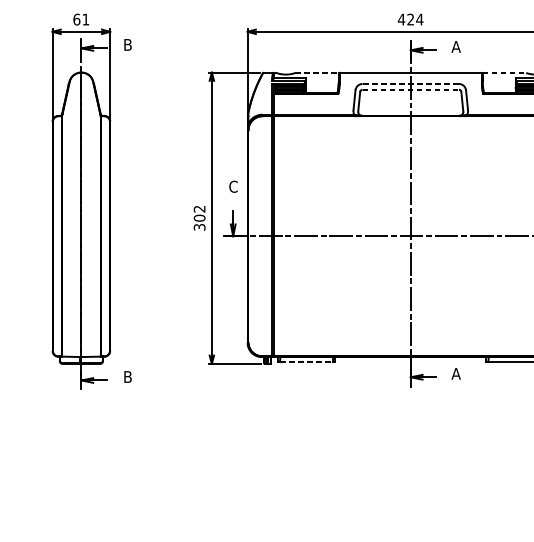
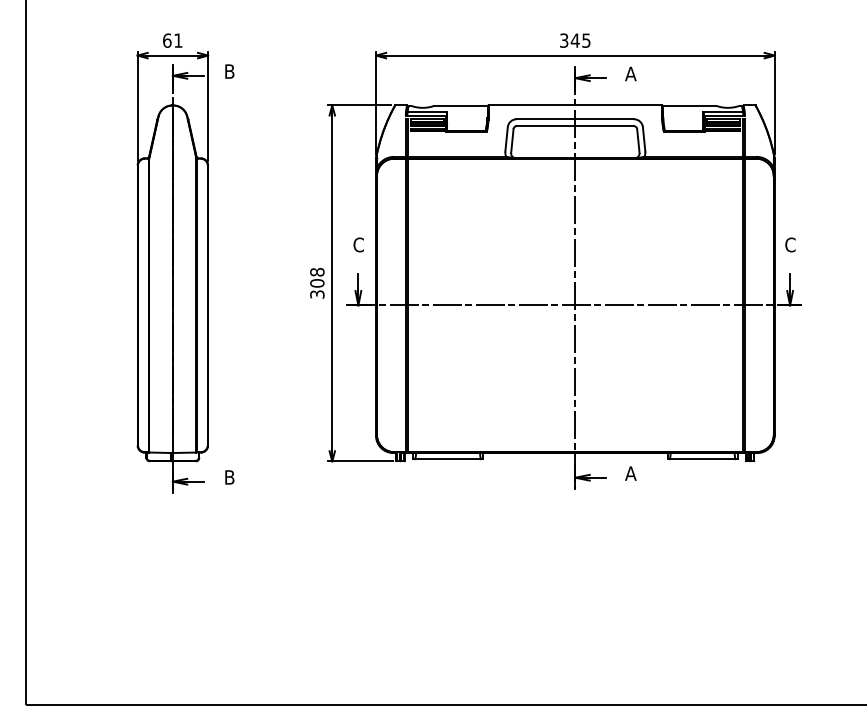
text: (410, 19) -> (574, 40), 424 -> 345
line: (316, 72) -> (460, 105), dashed -> solid
line: (504, 72) -> (689, 105), dashed -> solid
line: (410, 84) -> (575, 119), dashed -> solid
line: (410, 89) -> (575, 126), dashed -> solid
text: (199, 209) -> (317, 272), 302 -> 308
line: (306, 362) -> (448, 459), dashed -> solid

